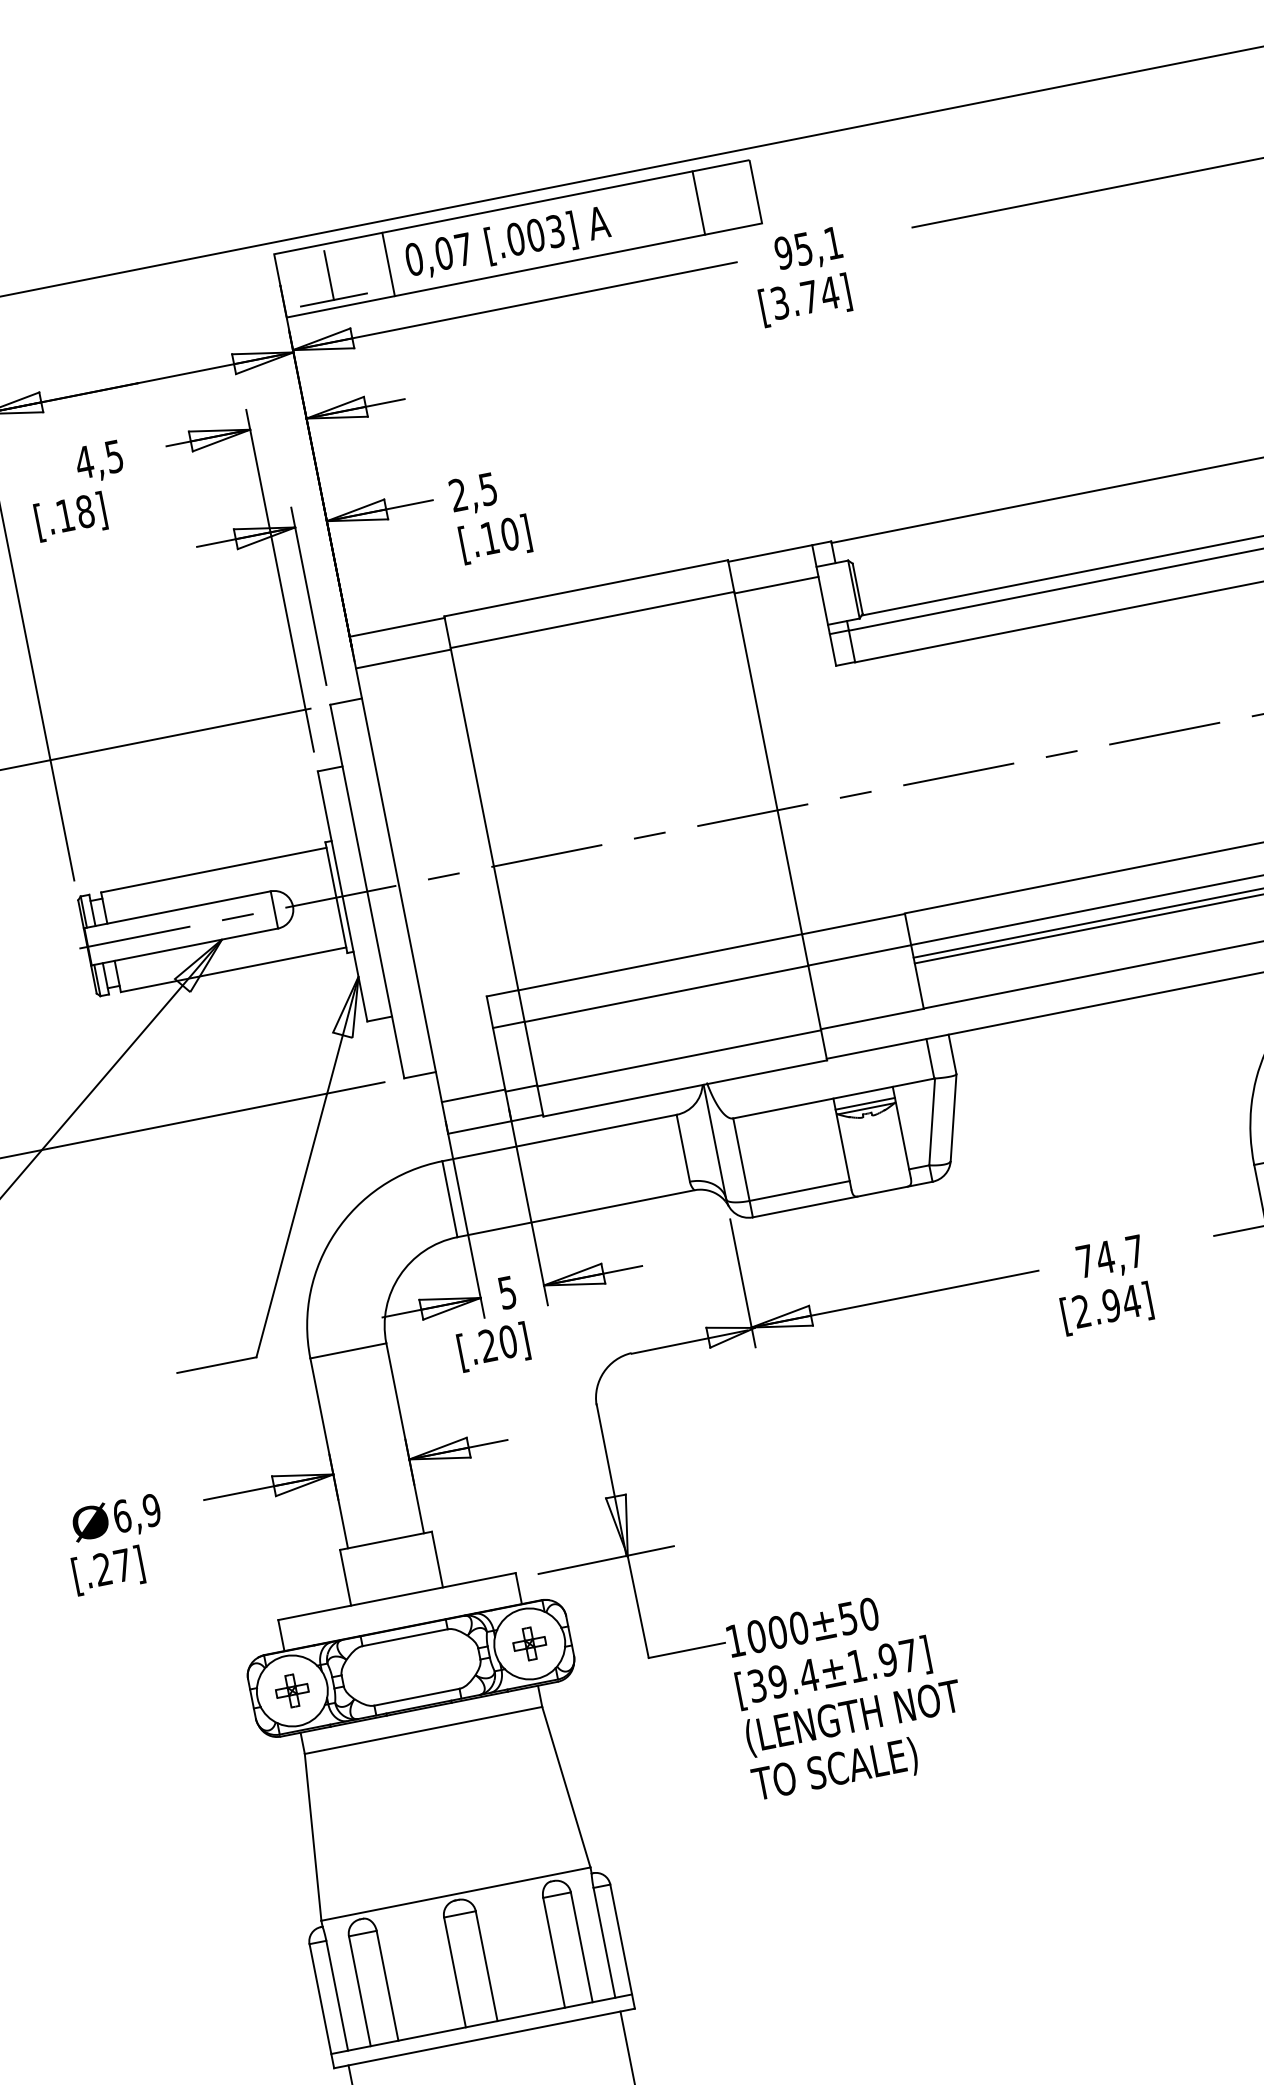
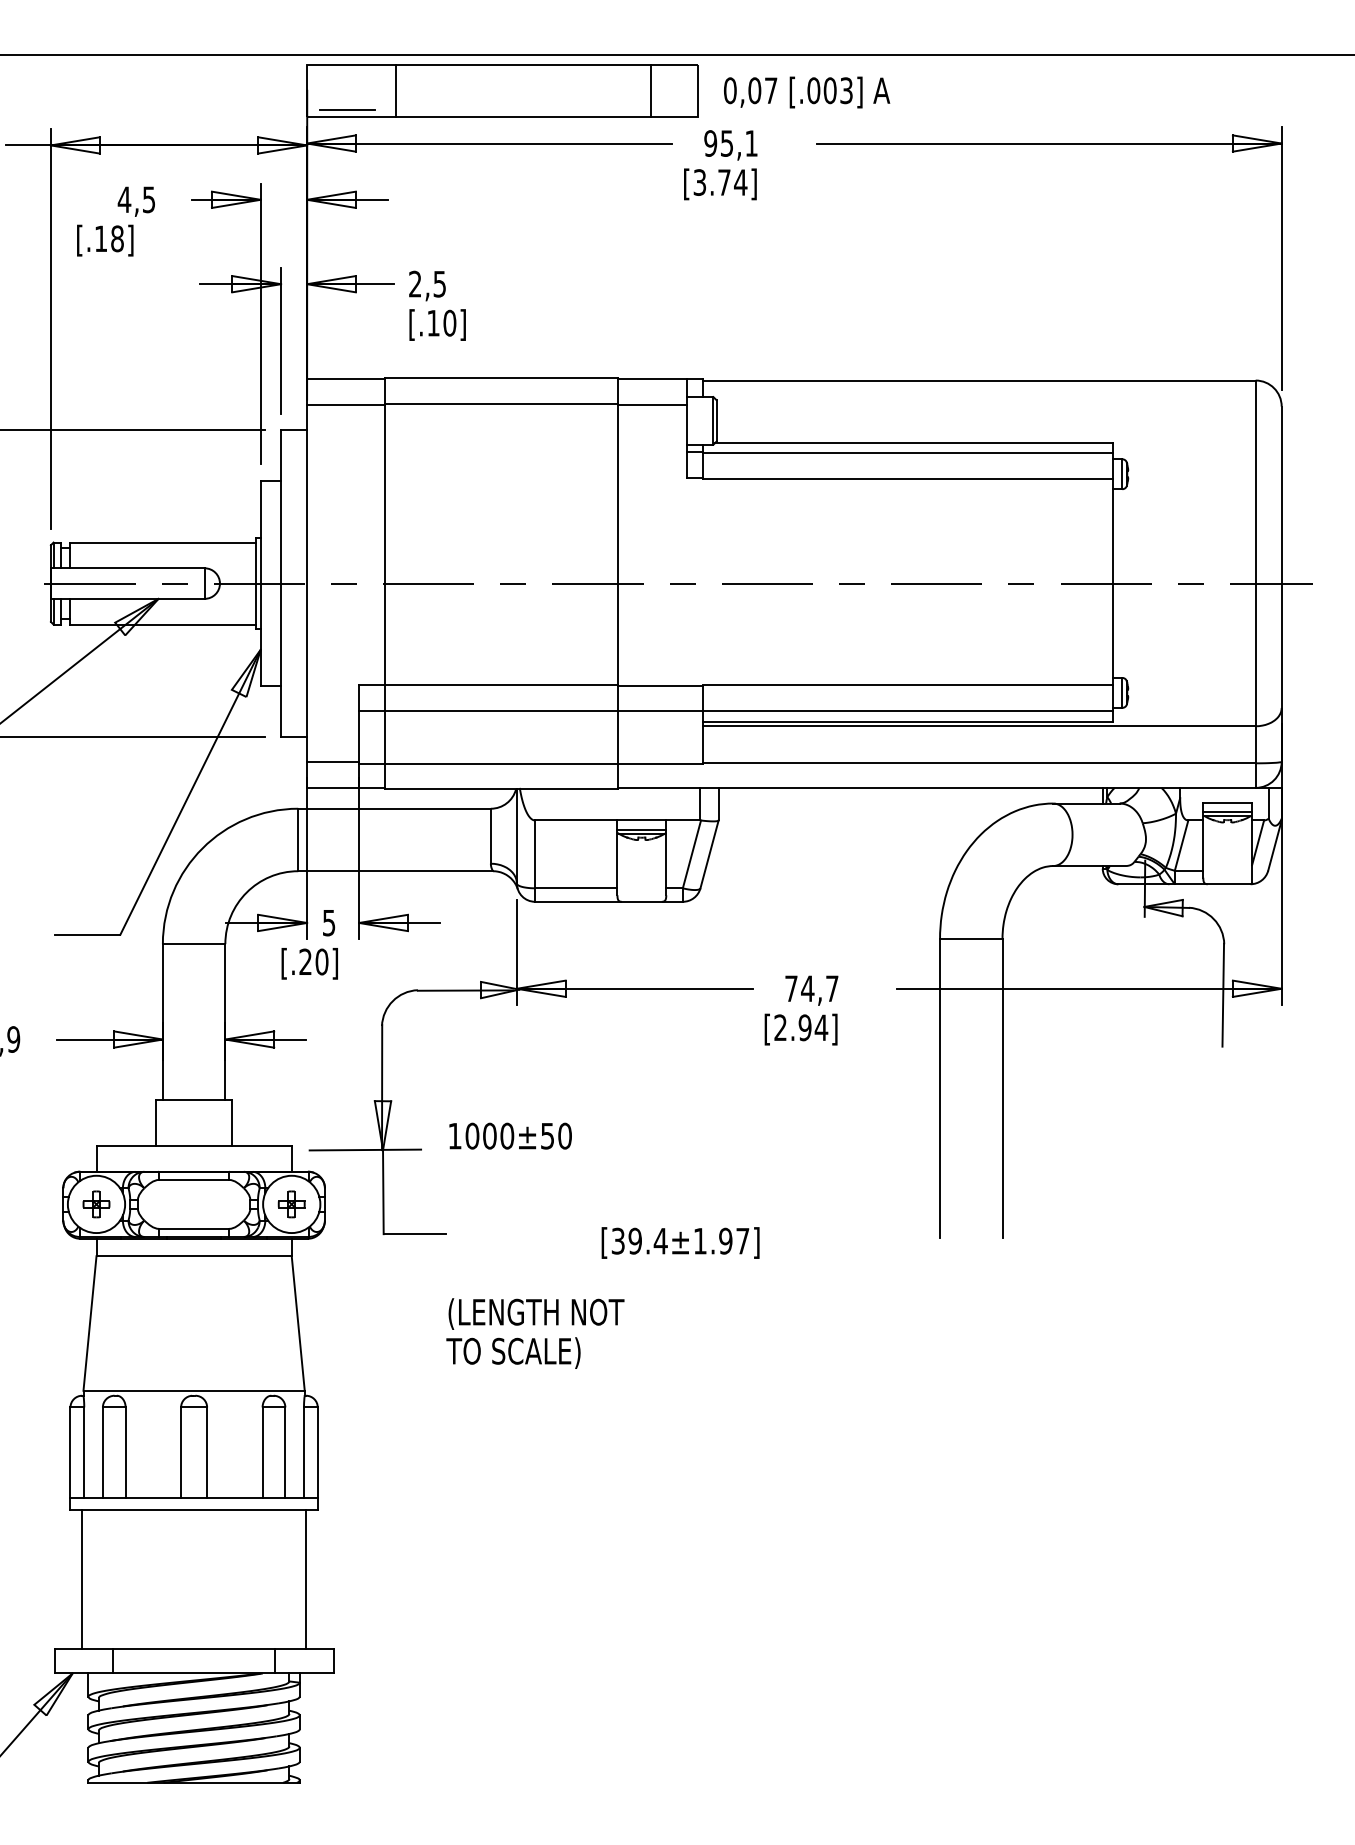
text: (508, 242) -> (807, 92), moved
line: (329, 275) -> (347, 90), removed
text: (802, 1626) -> (510, 1135), moved
text: (833, 1672) -> (680, 1242), moved

